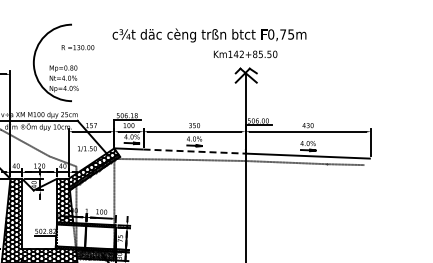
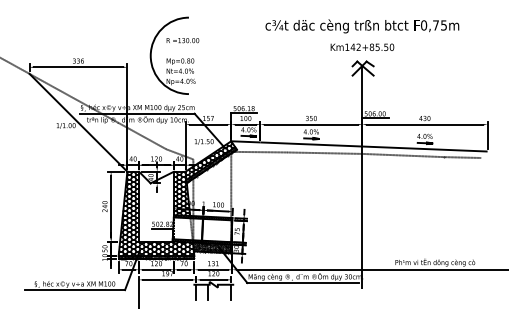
text: (209, 35) -> (362, 26), moved
text: (77, 47) -> (182, 40), moved
line: (194, 151) -> (311, 144), dashed -> solid

